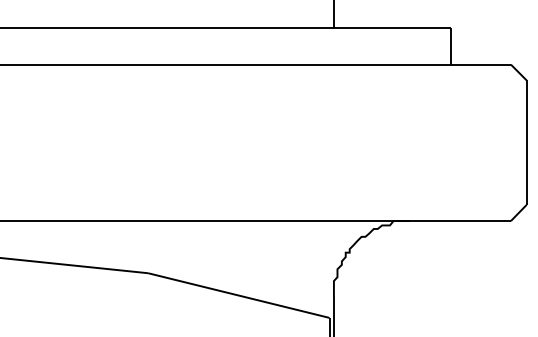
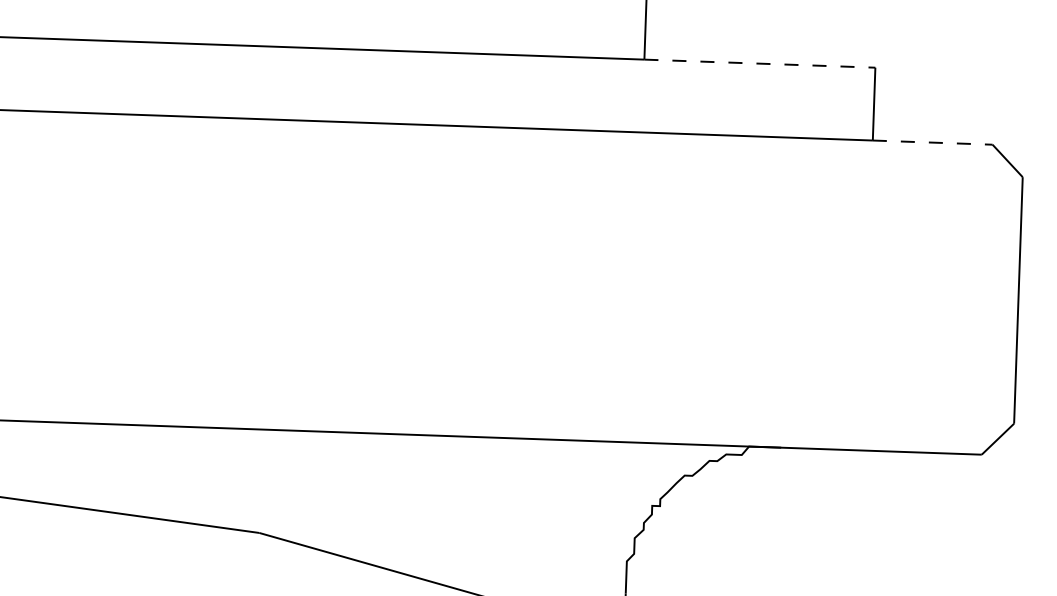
line: (392, 27) -> (760, 62), solid -> dashed
line: (481, 64) -> (934, 142), solid -> dashed

